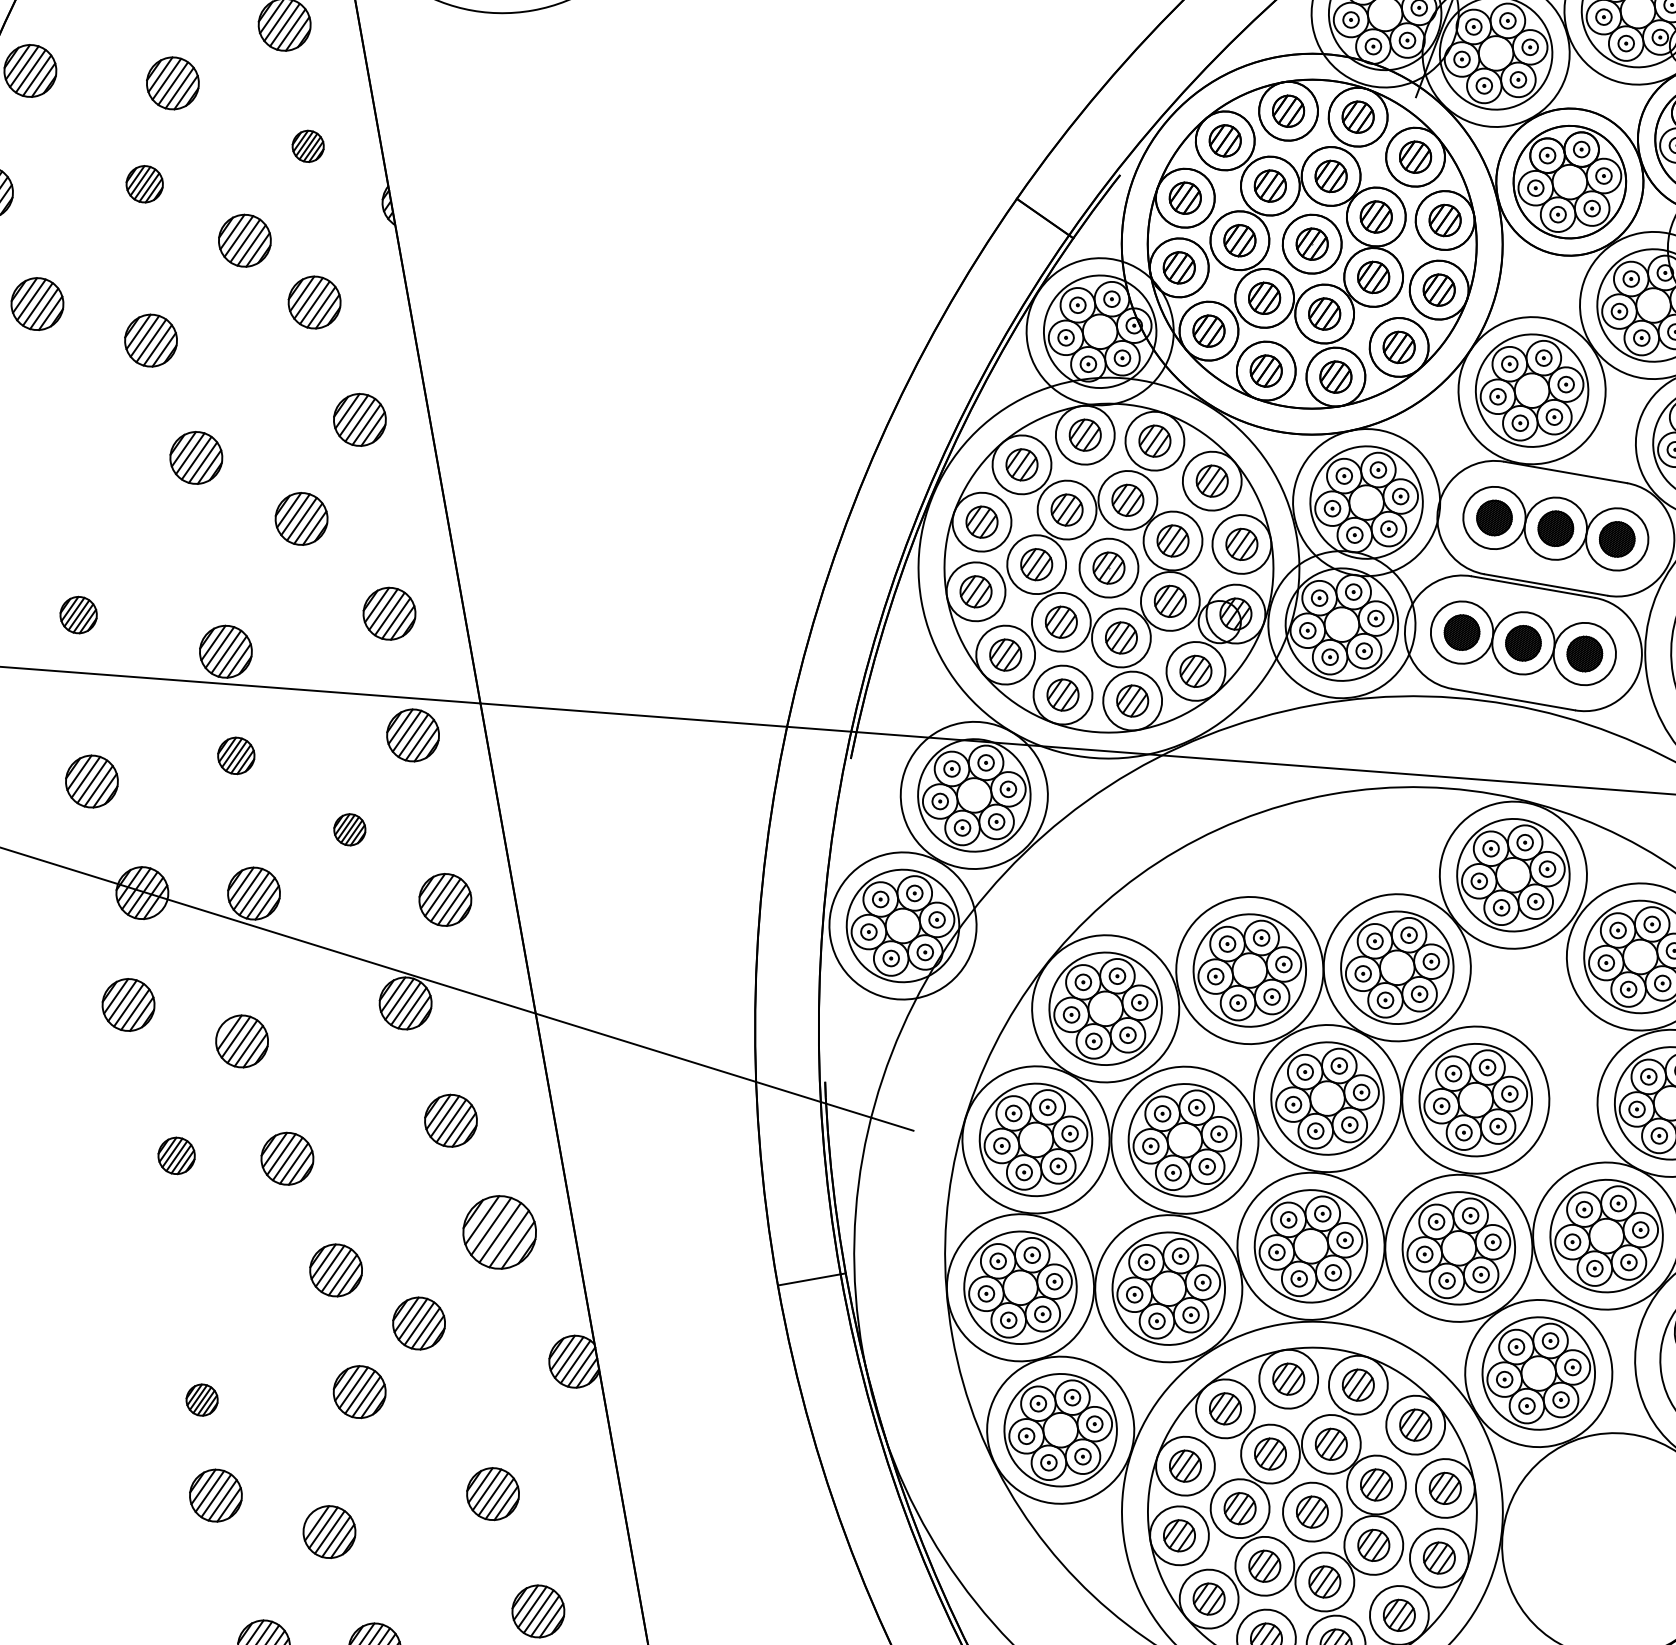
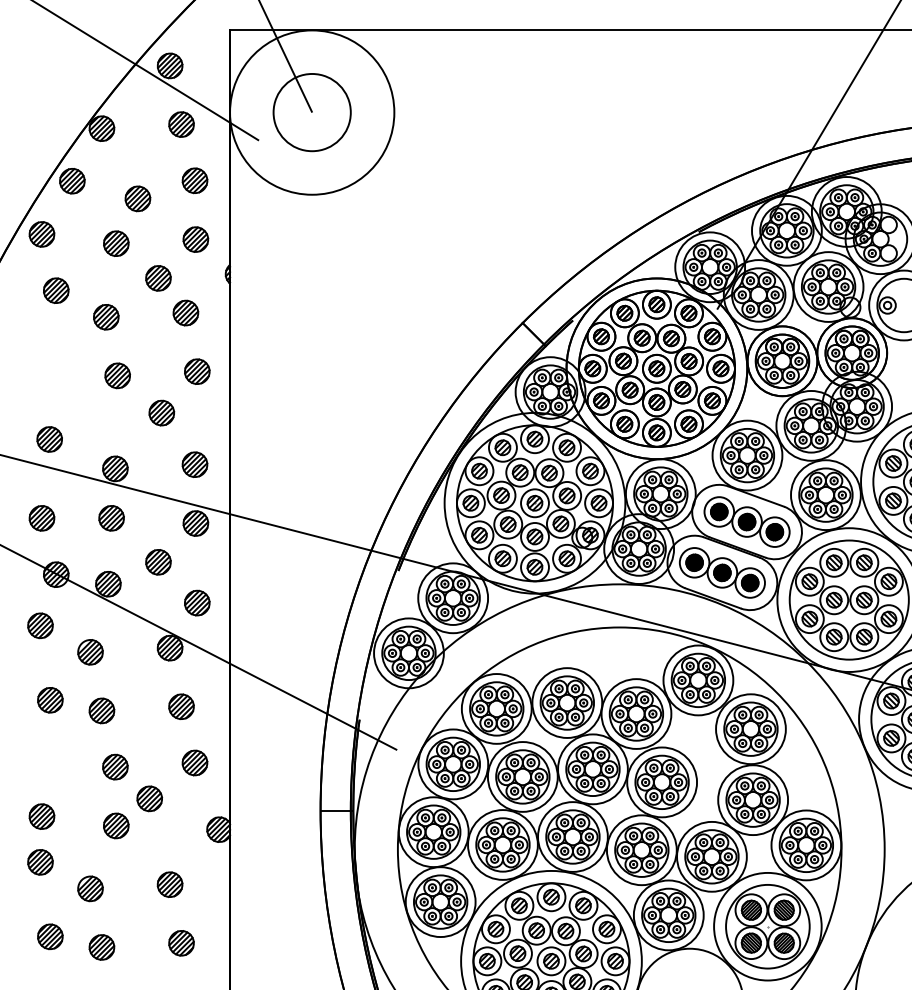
part: (307, 146) -> (195, 239), size x1.67
part: (144, 183) -> (116, 243), size x1.43
part: (78, 615) -> (49, 439), size x1.43
part: (236, 756) -> (111, 518), size x1.43
part: (349, 830) -> (158, 562), size x1.67
part: (176, 1156) -> (50, 700), size x1.43
part: (498, 1231) -> (194, 762), size x0.71
part: (201, 1400) -> (41, 816), size x1.67

